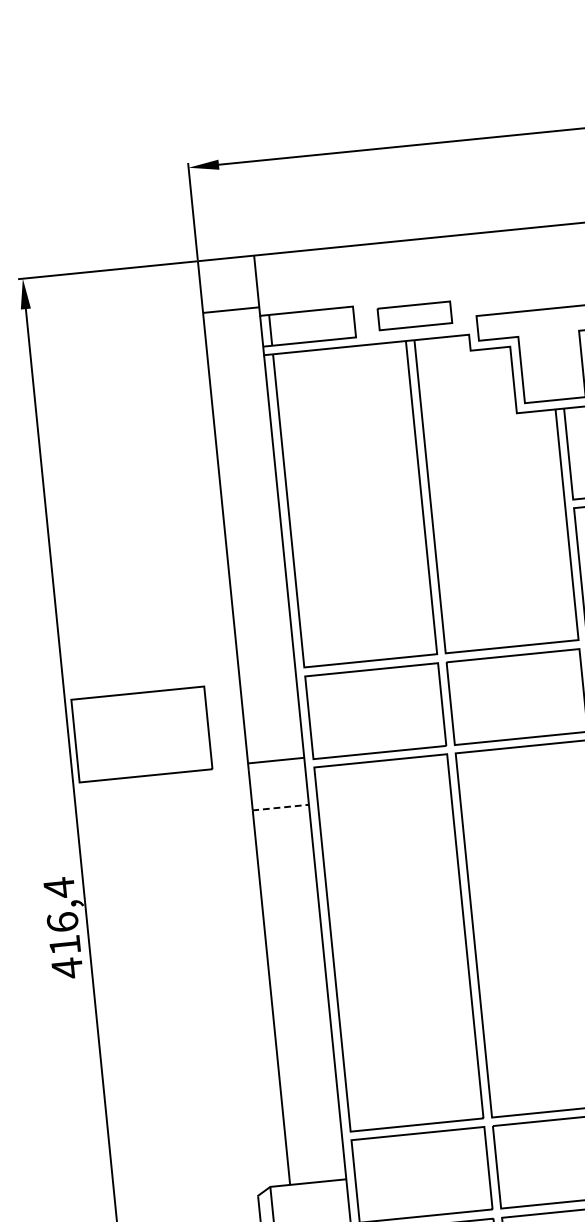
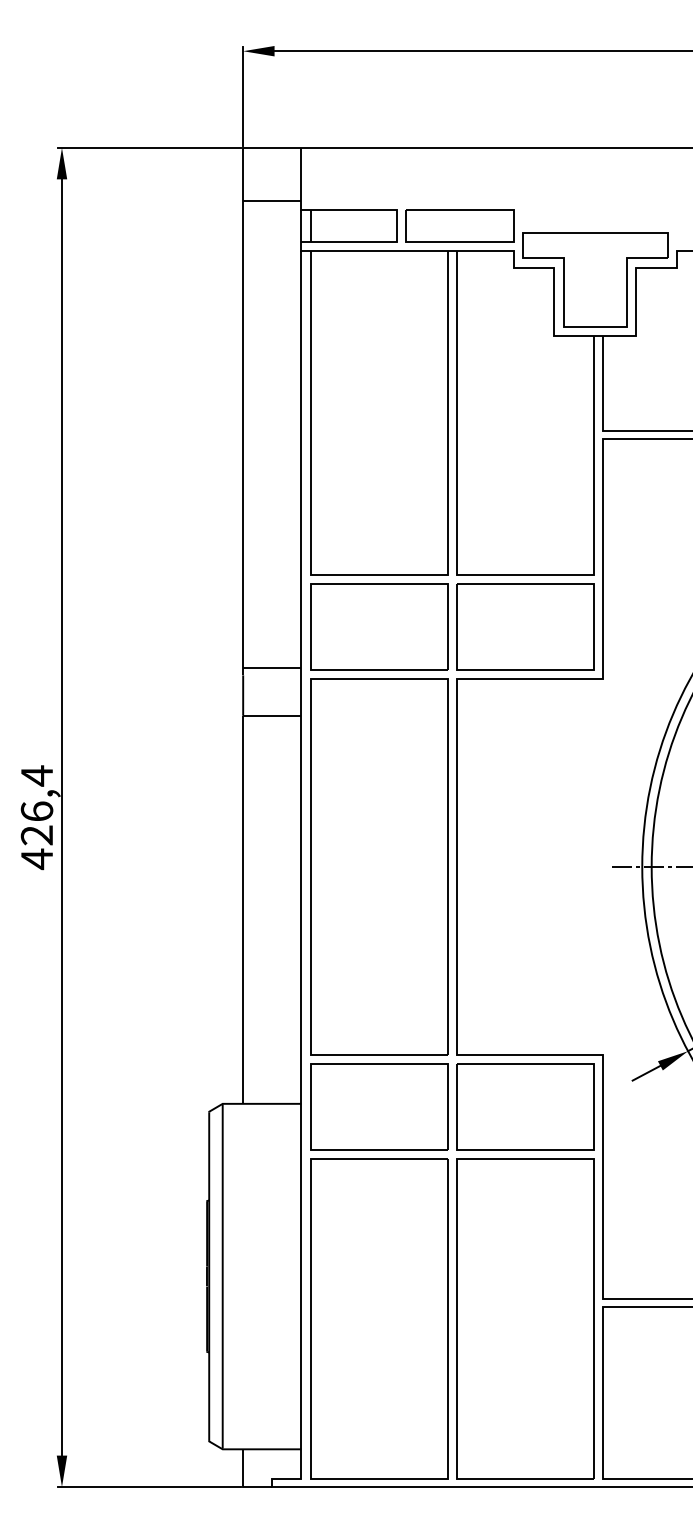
part: (414, 315) -> (459, 225), size x1.43
part: (141, 733) -> (137, 626), removed
line: (280, 807) -> (271, 716), dashed -> solid
text: (64, 945) -> (36, 835), 416,4 -> 426,4

